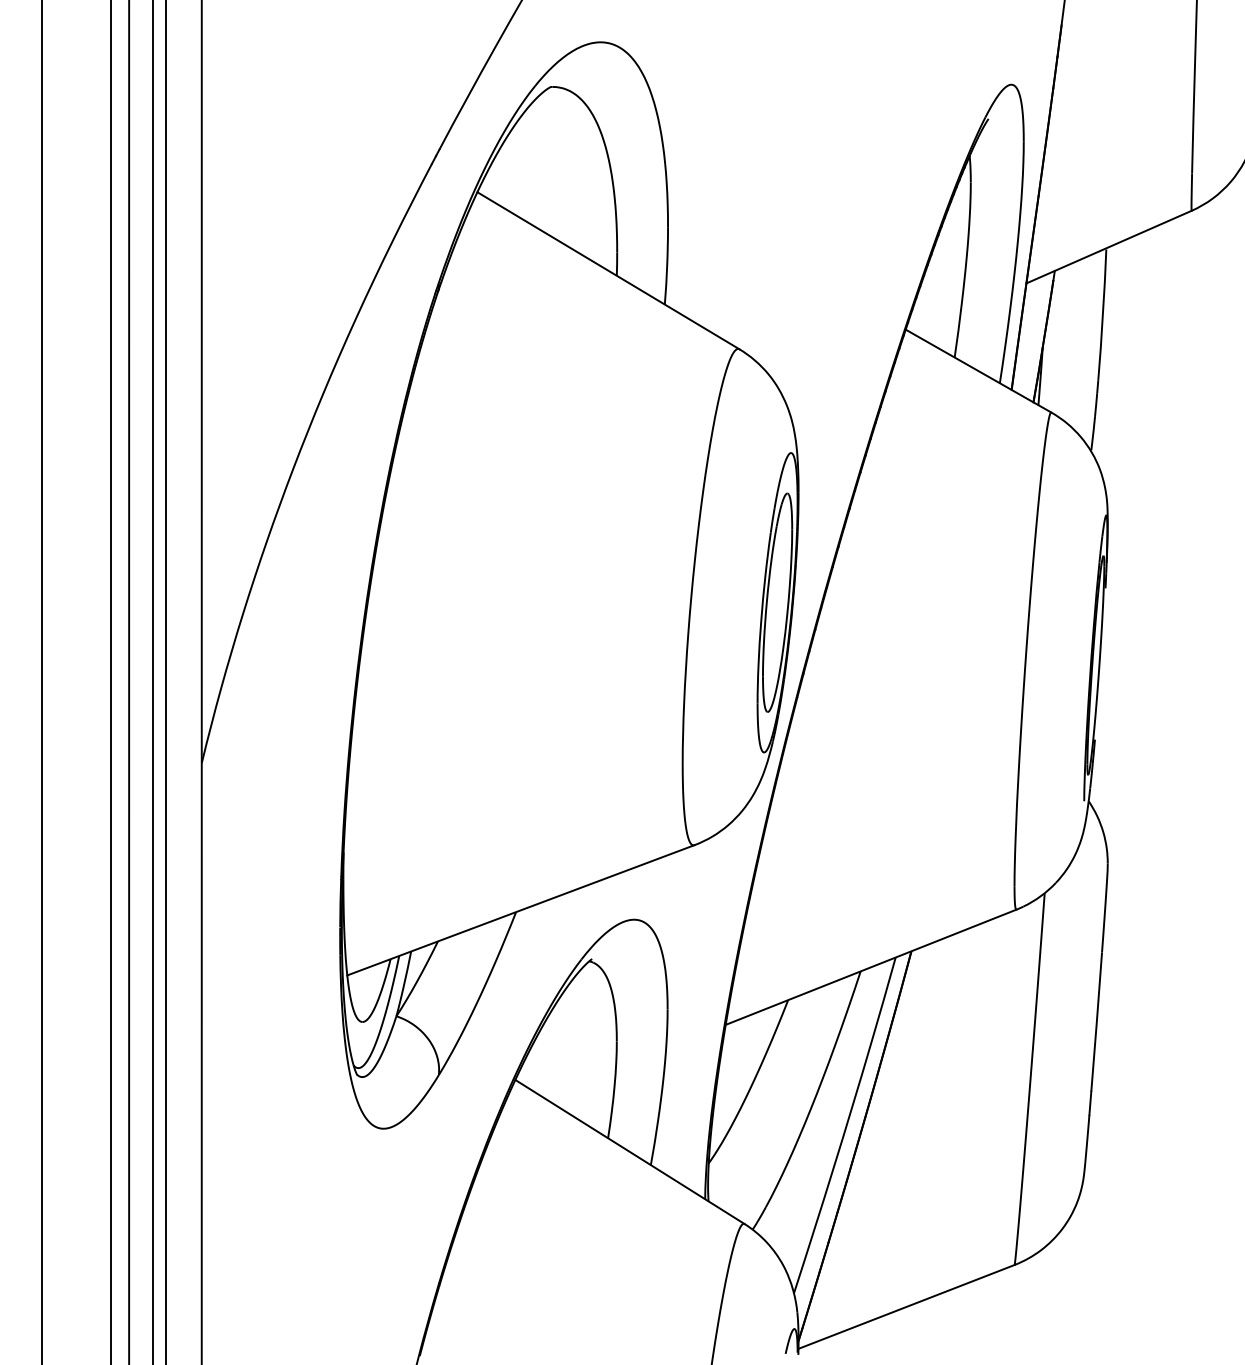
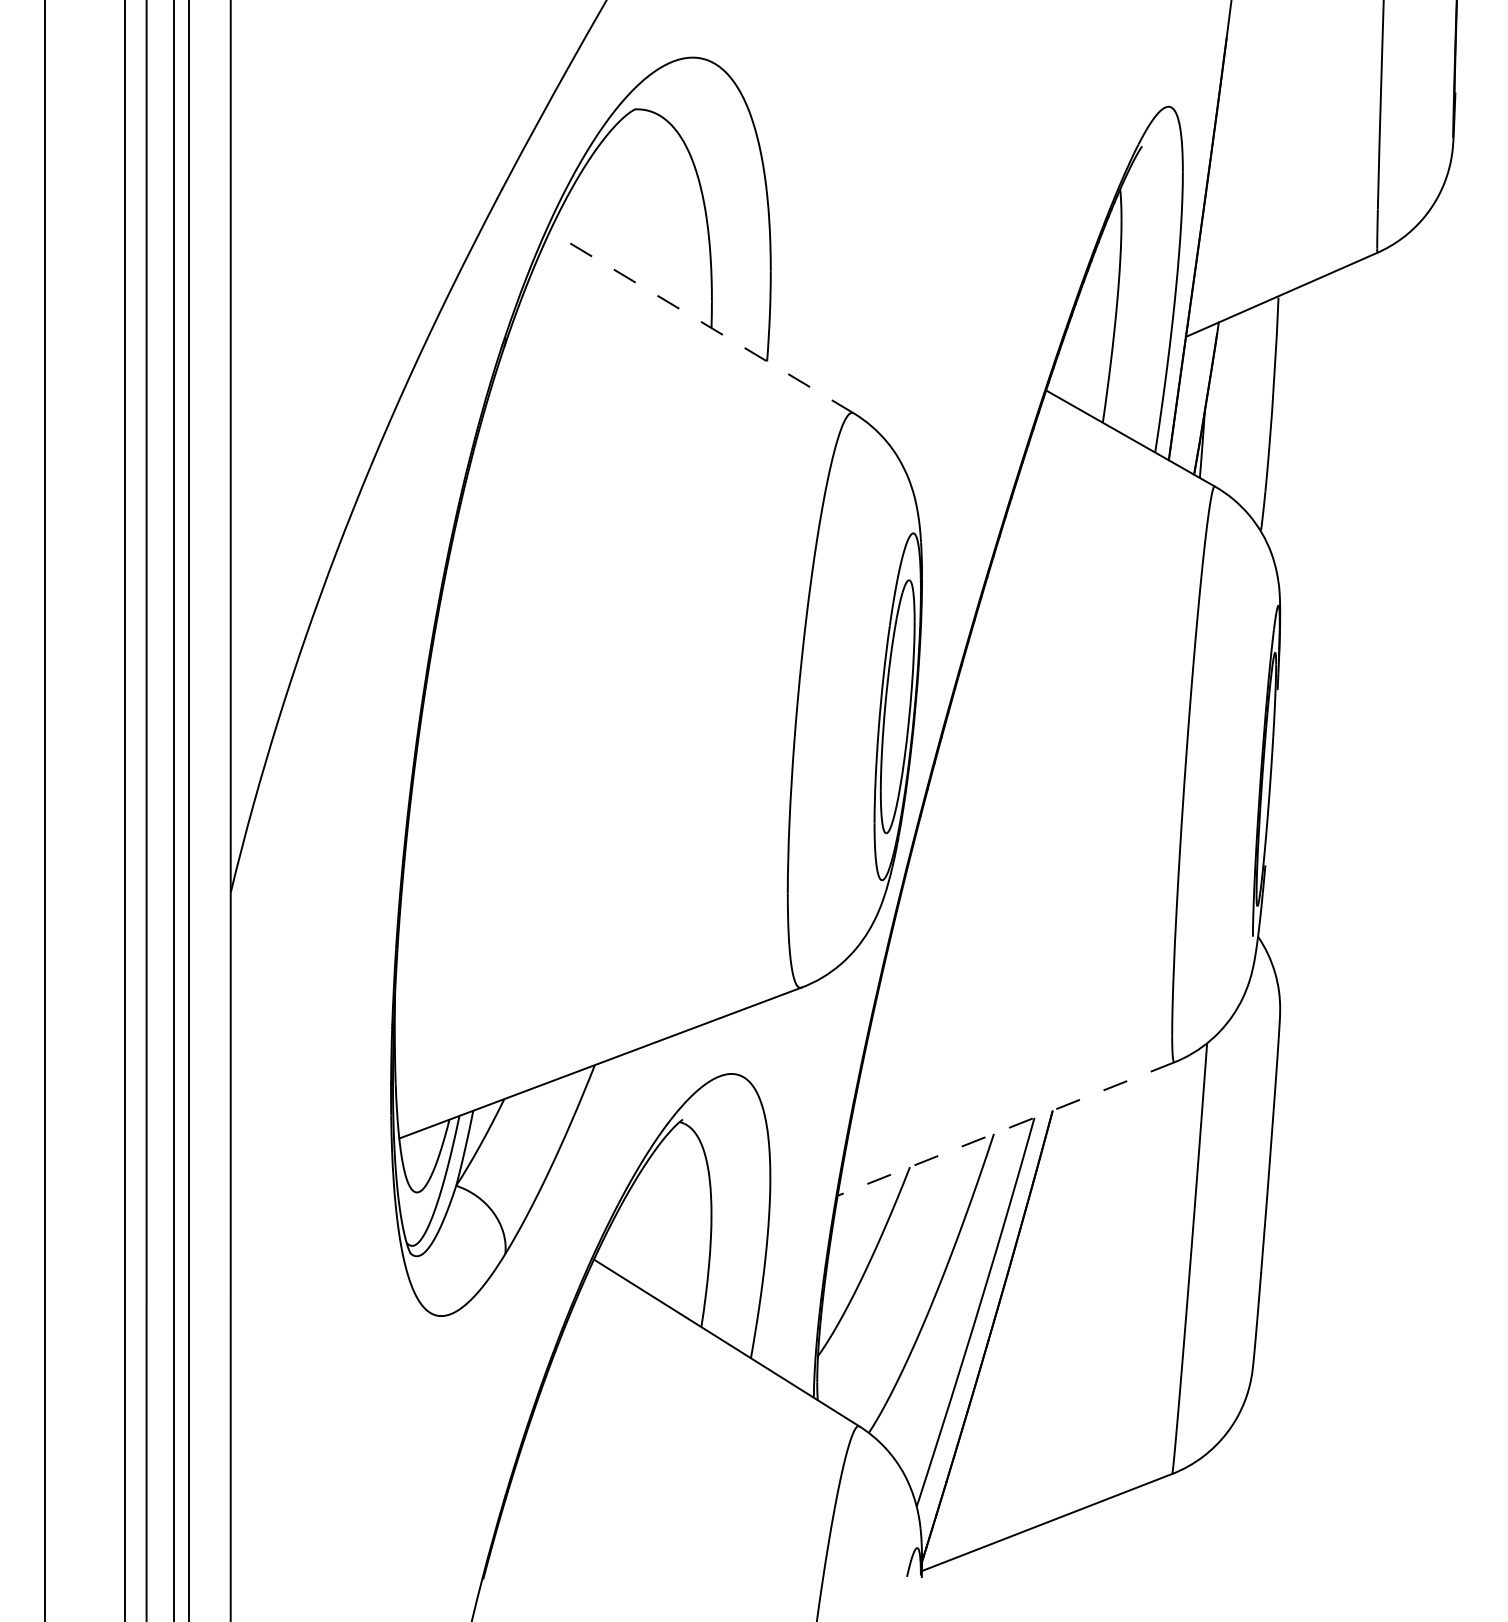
line: (608, 270) -> (701, 322), solid -> dashed
line: (870, 967) -> (1005, 1129), solid -> dashed

